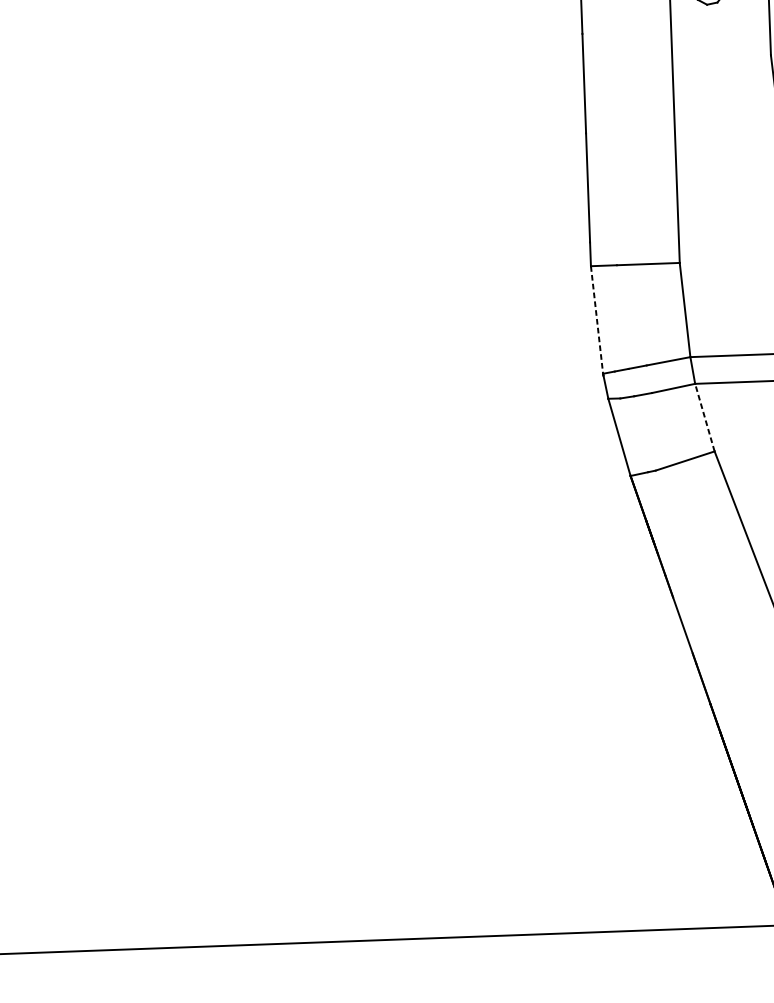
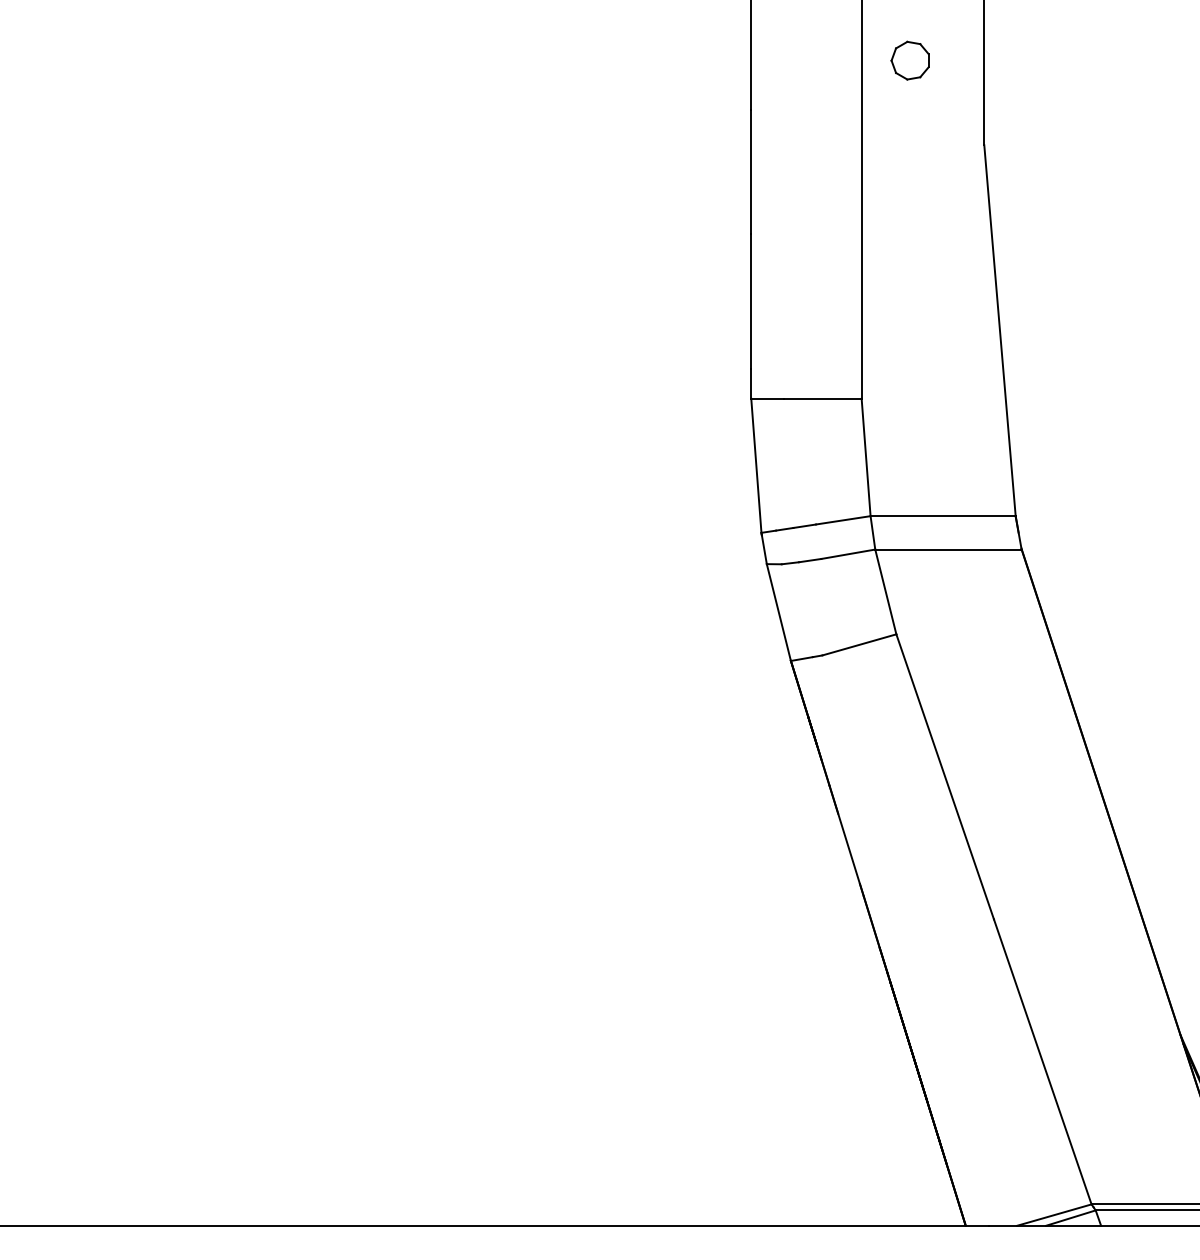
line: (597, 320) -> (756, 466), dashed -> solid
line: (704, 417) -> (885, 591), dashed -> solid

